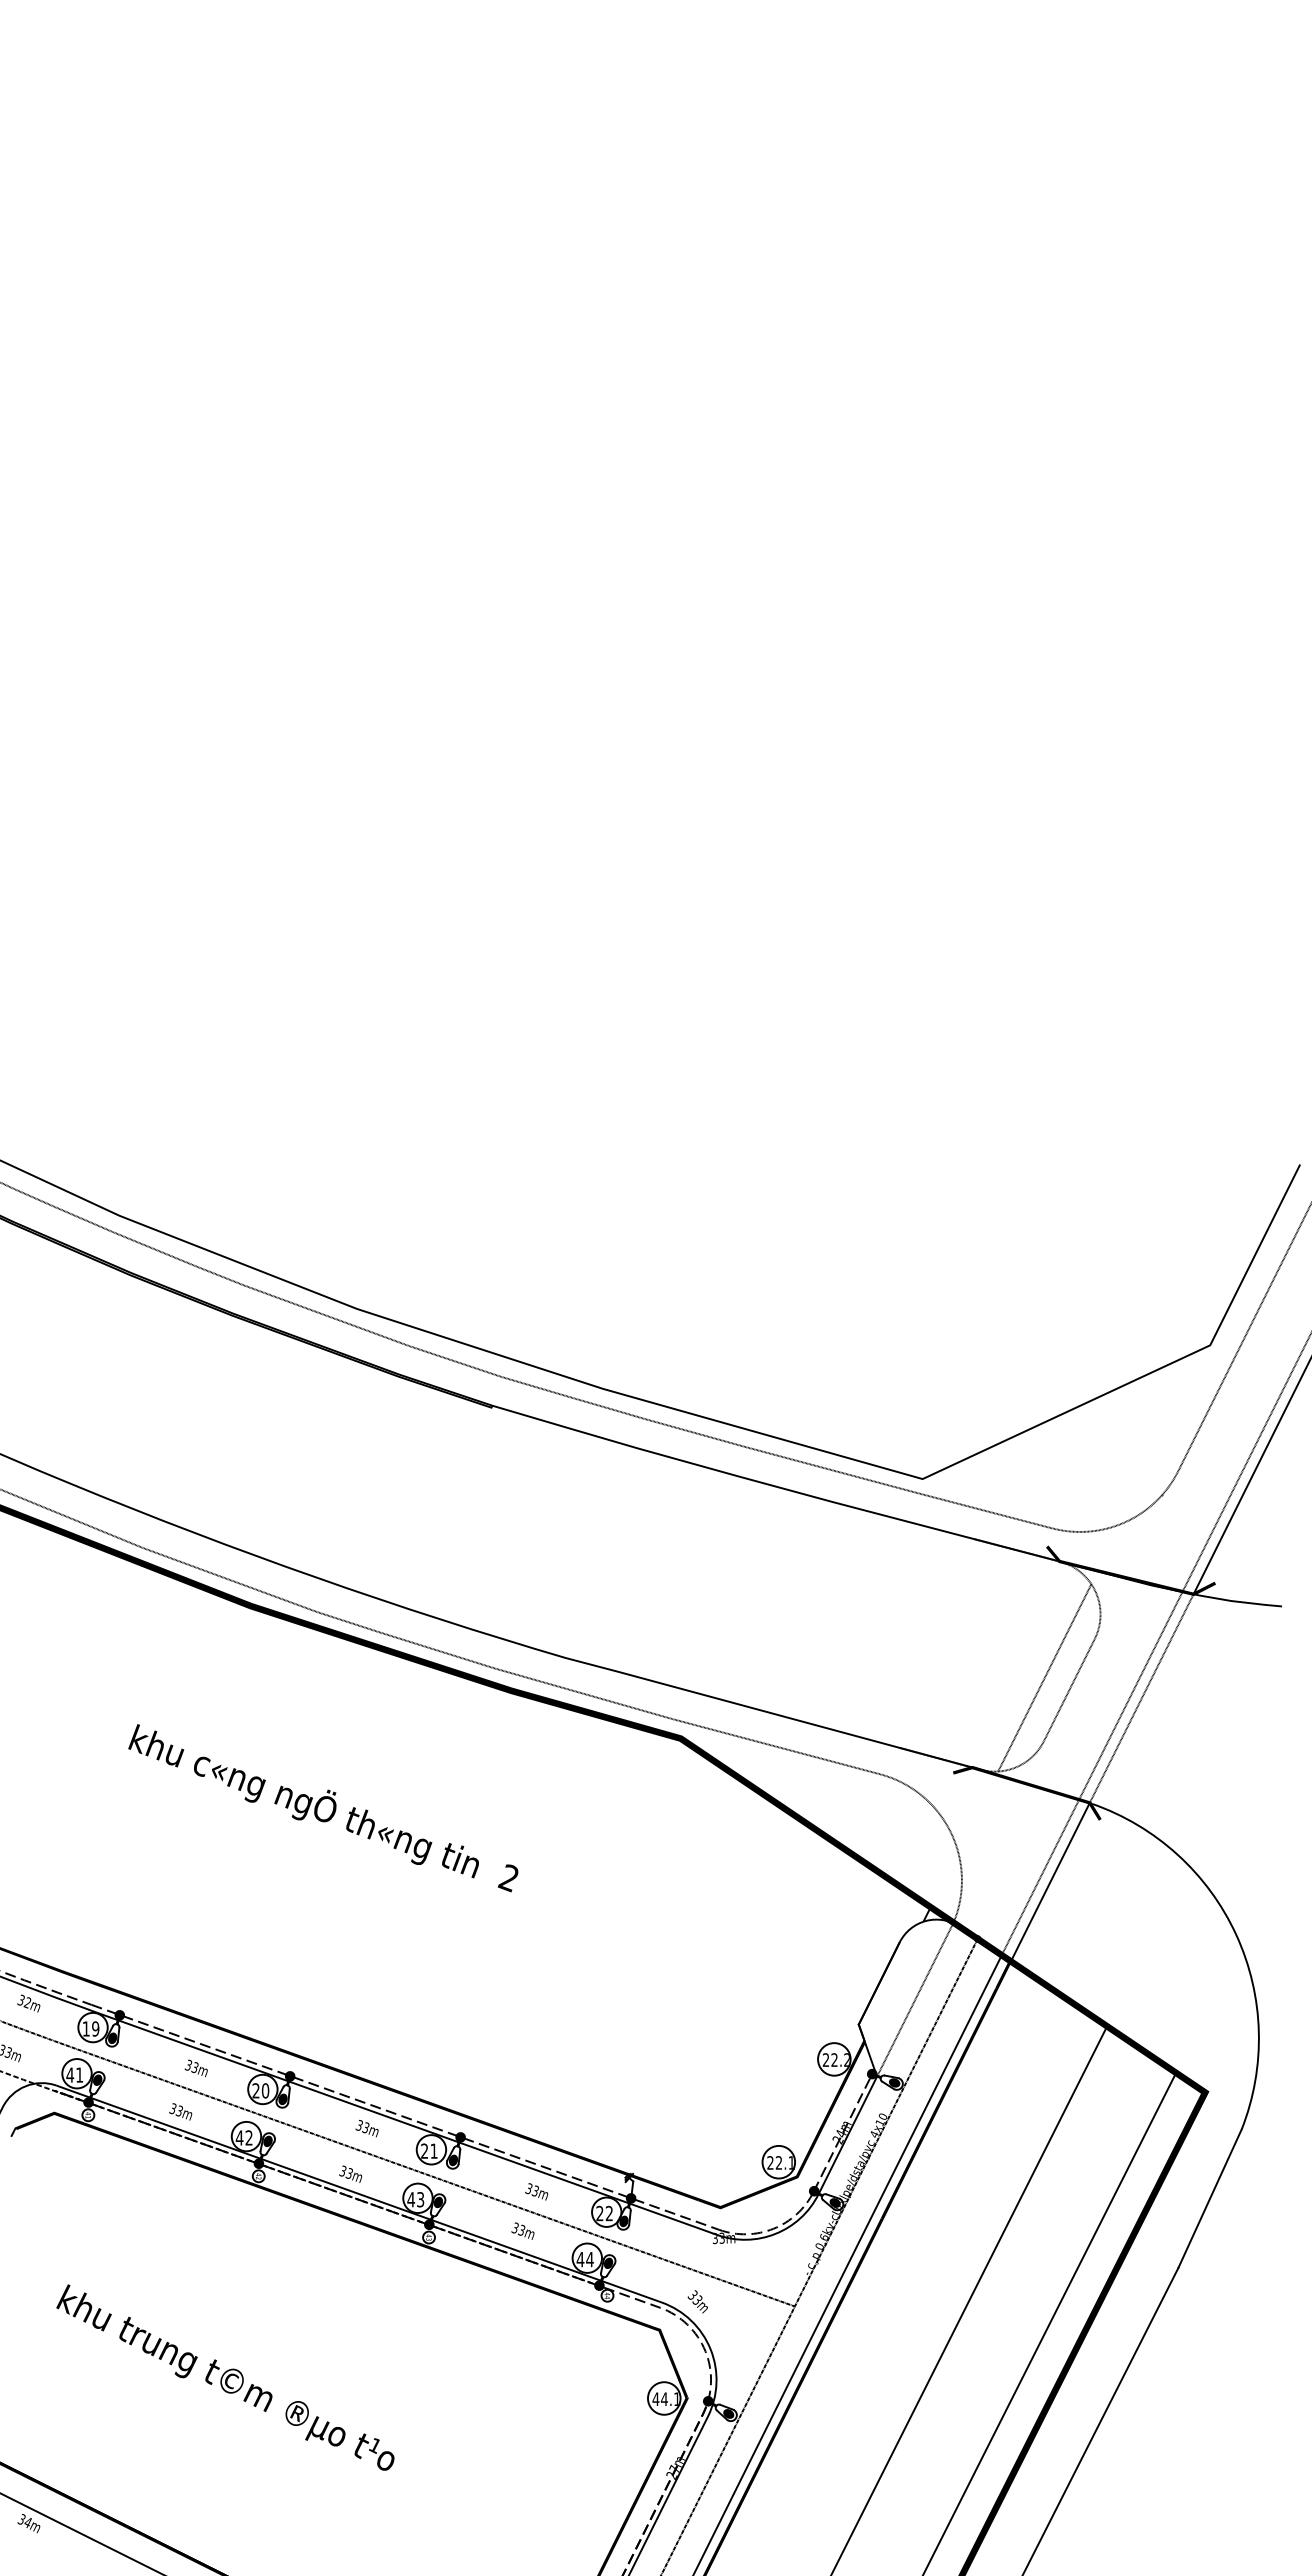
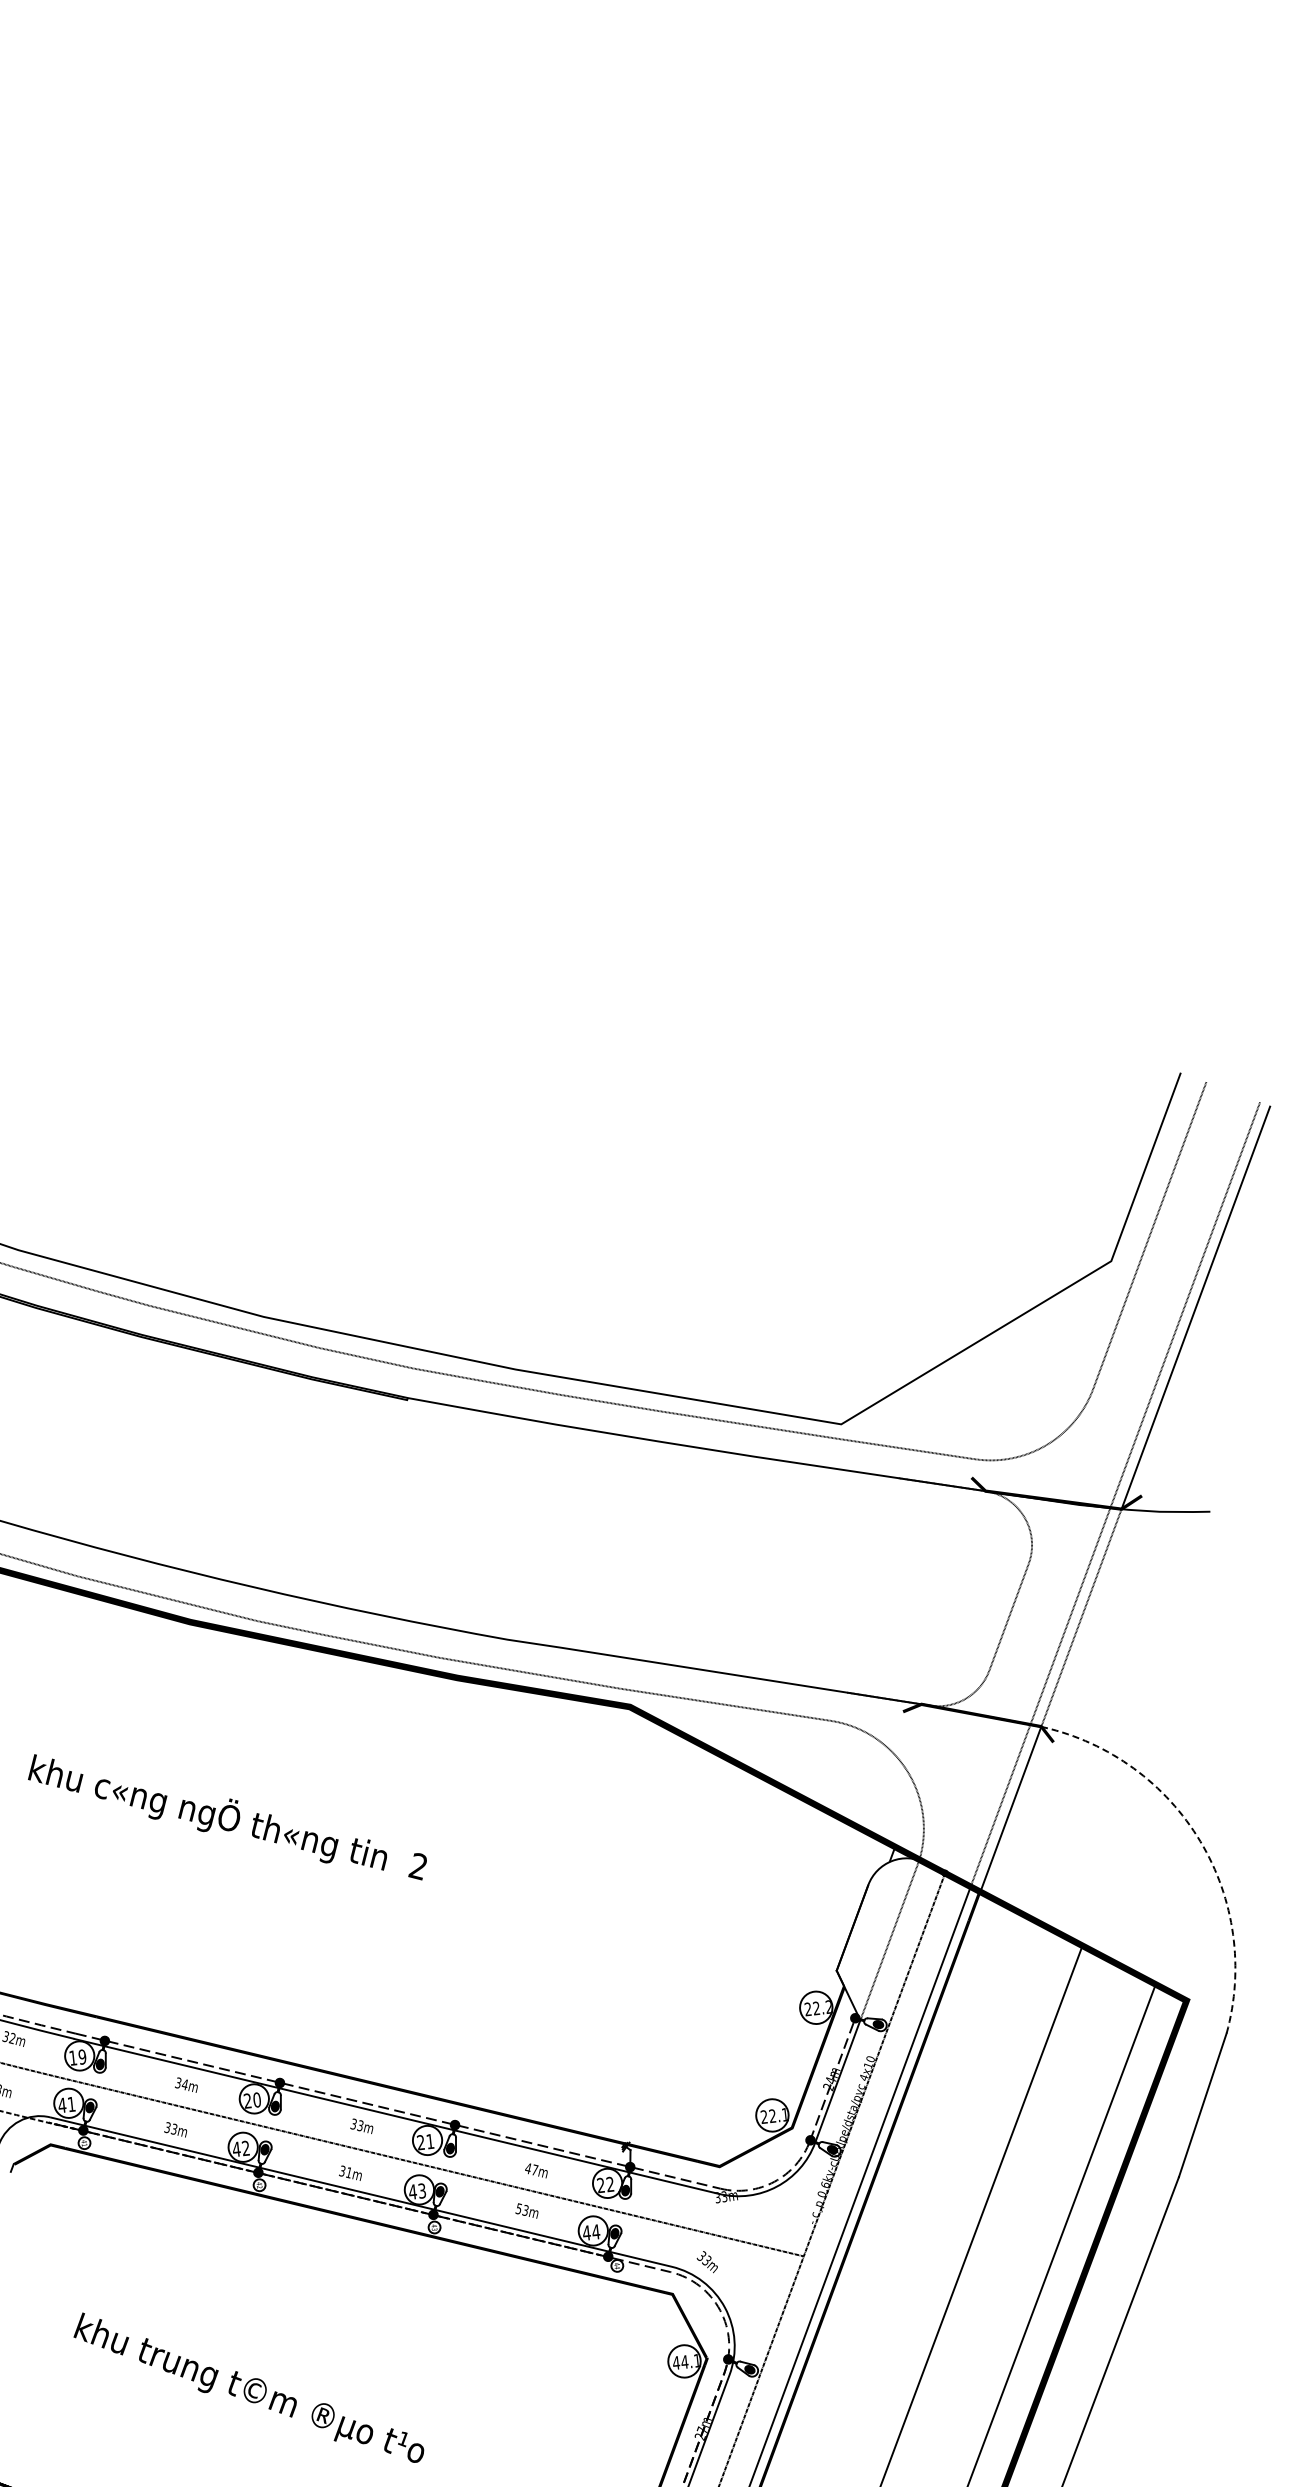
line: (1044, 1677) -> (983, 1607), removed
text: (323, 1808) -> (227, 1817), moved
arc: (1236, 1934) -> (1200, 1841), solid -> dashed
text: (194, 2067) -> (184, 2084), 33m -> 34m
text: (348, 2173) -> (348, 2172), 33m -> 31m
text: (532, 2189) -> (531, 2168), 33m -> 47m
text: (515, 2227) -> (519, 2208), 33m -> 53m

